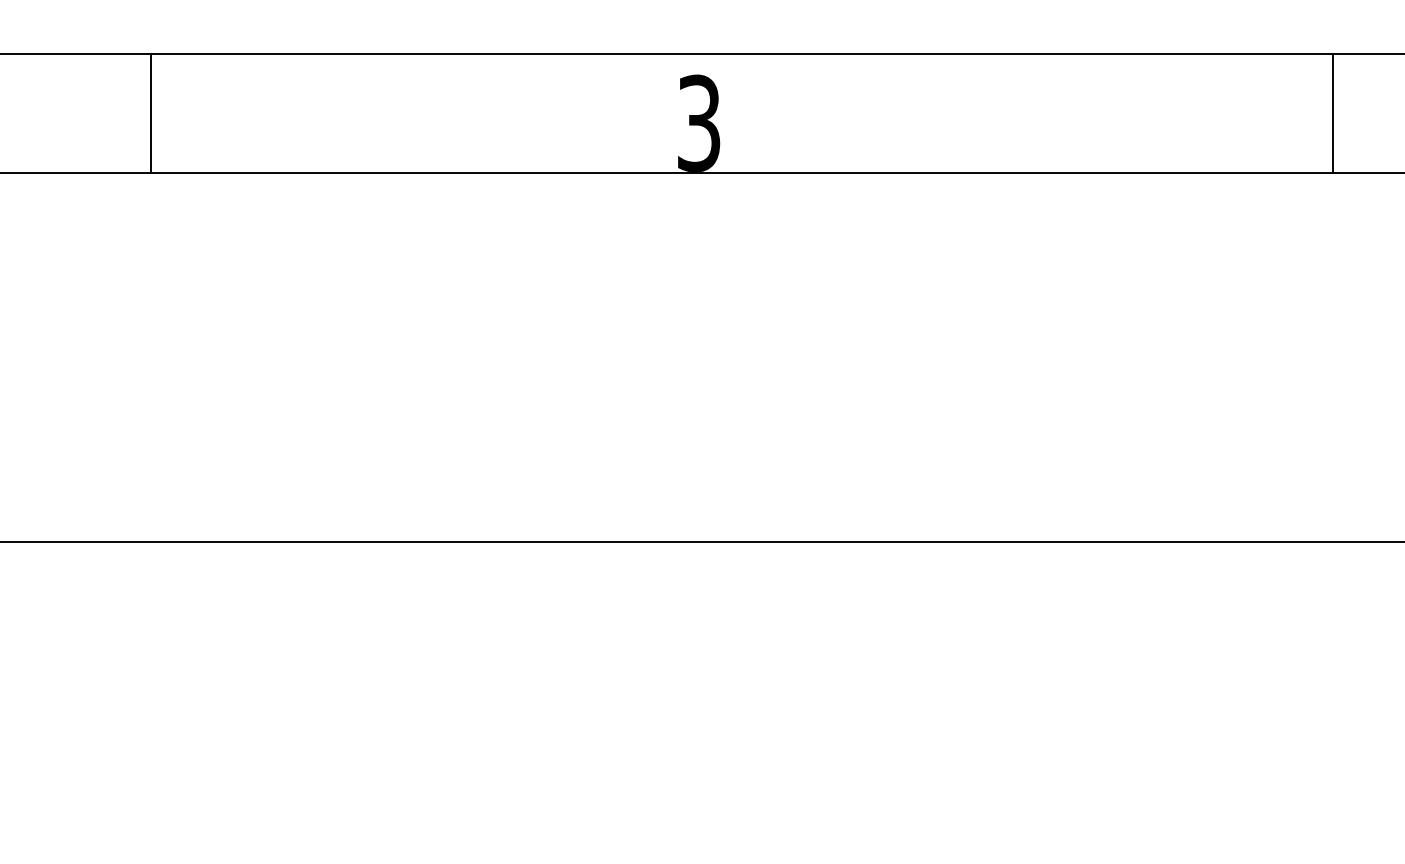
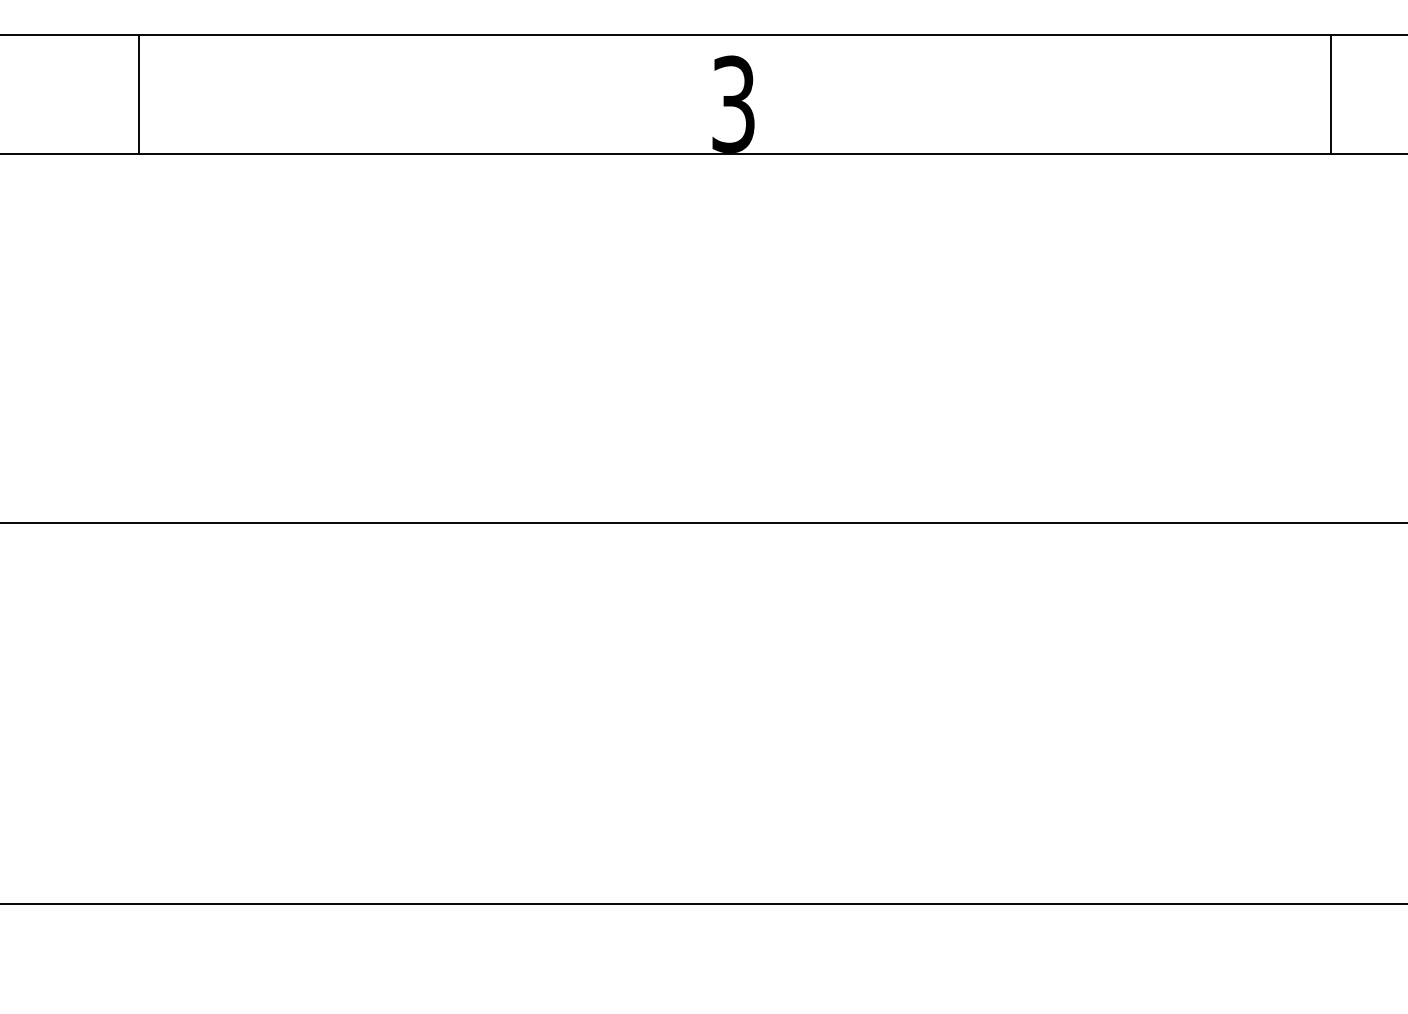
line: (150, 112) -> (138, 93), moved
line: (1333, 112) -> (1330, 93), moved

